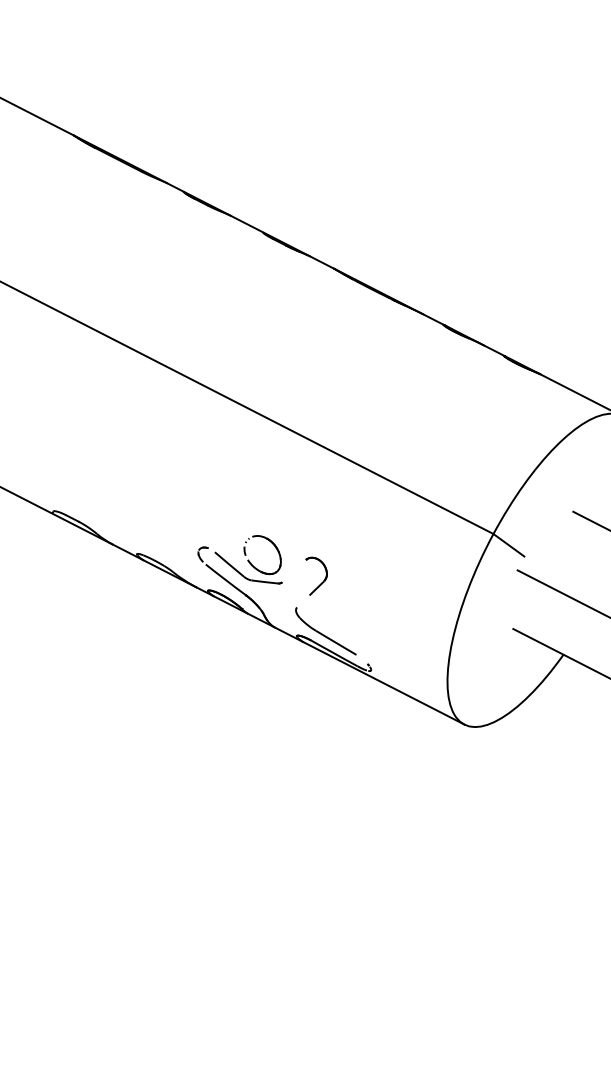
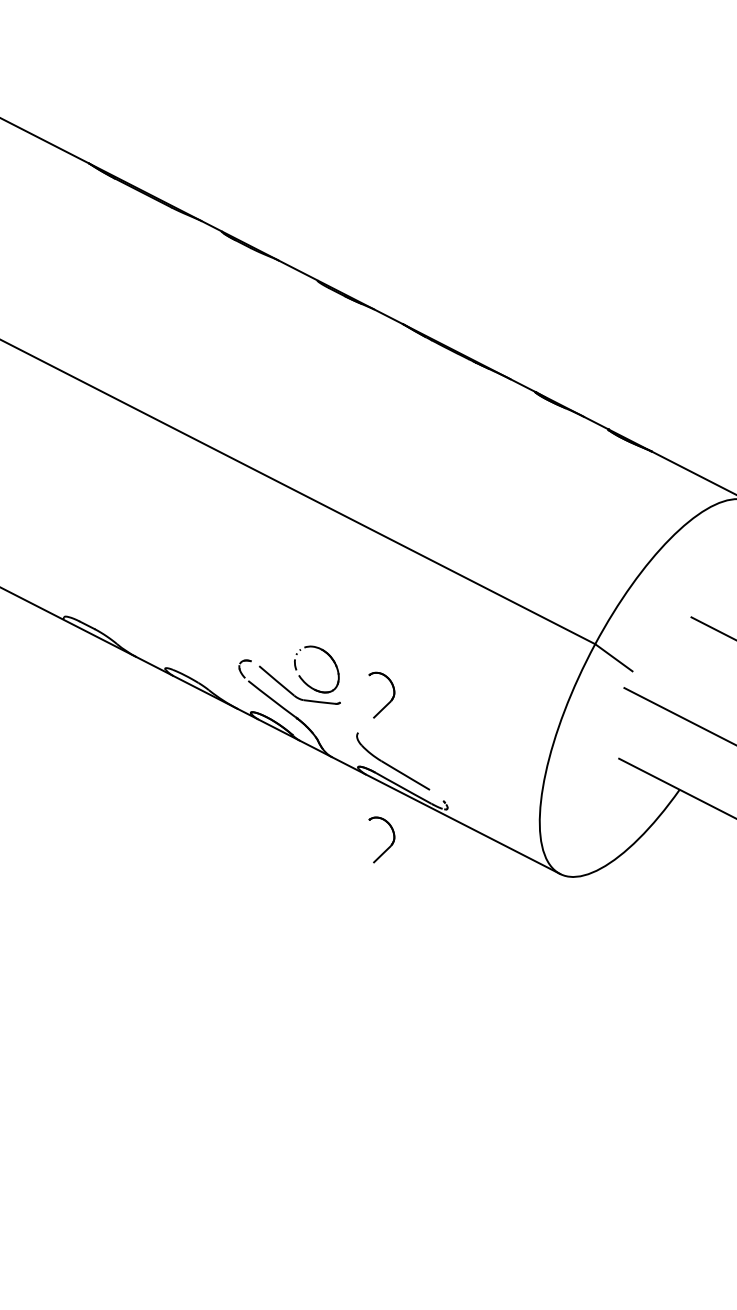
part: (322, 701) -> (389, 846), added

